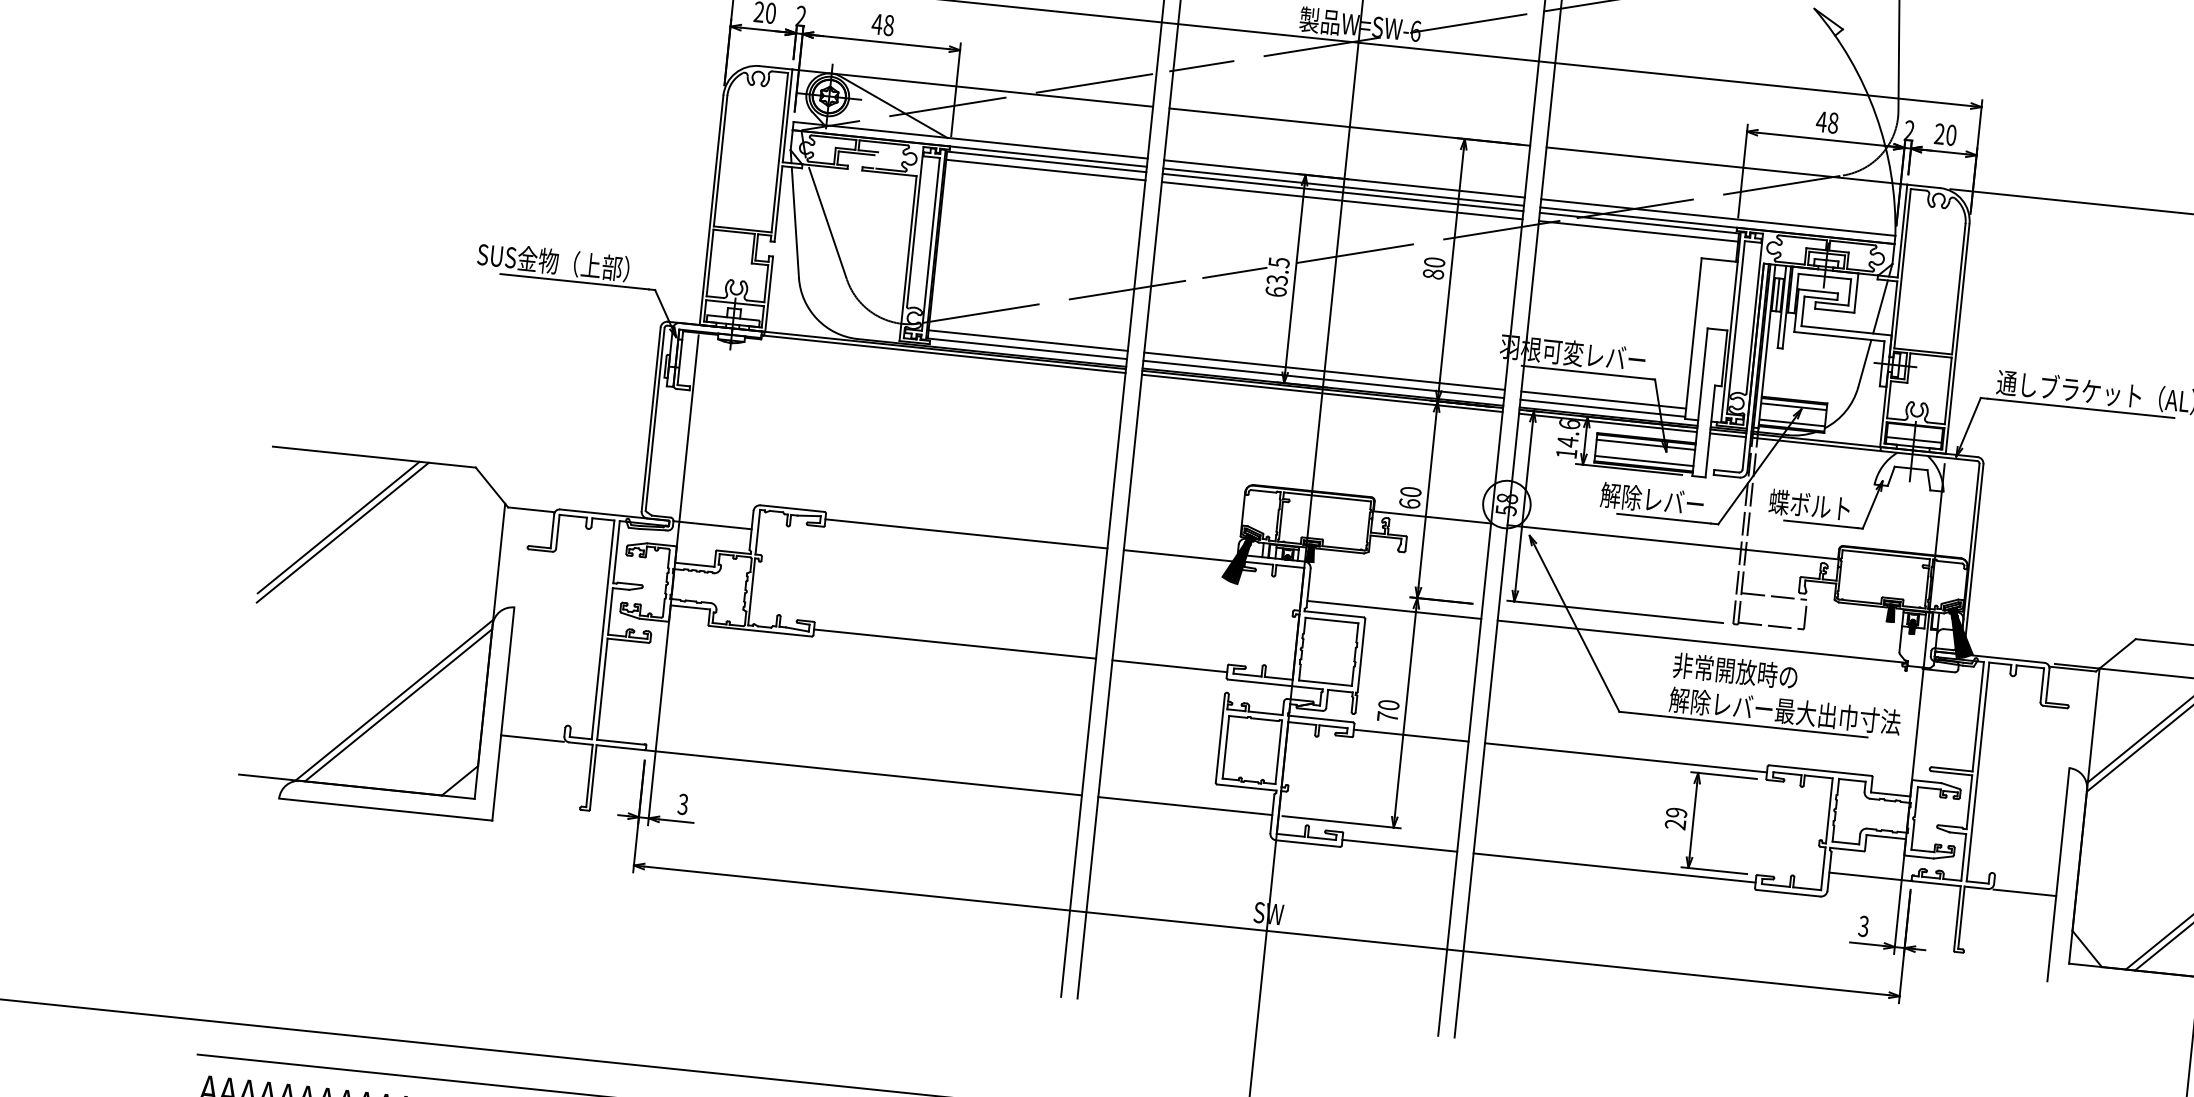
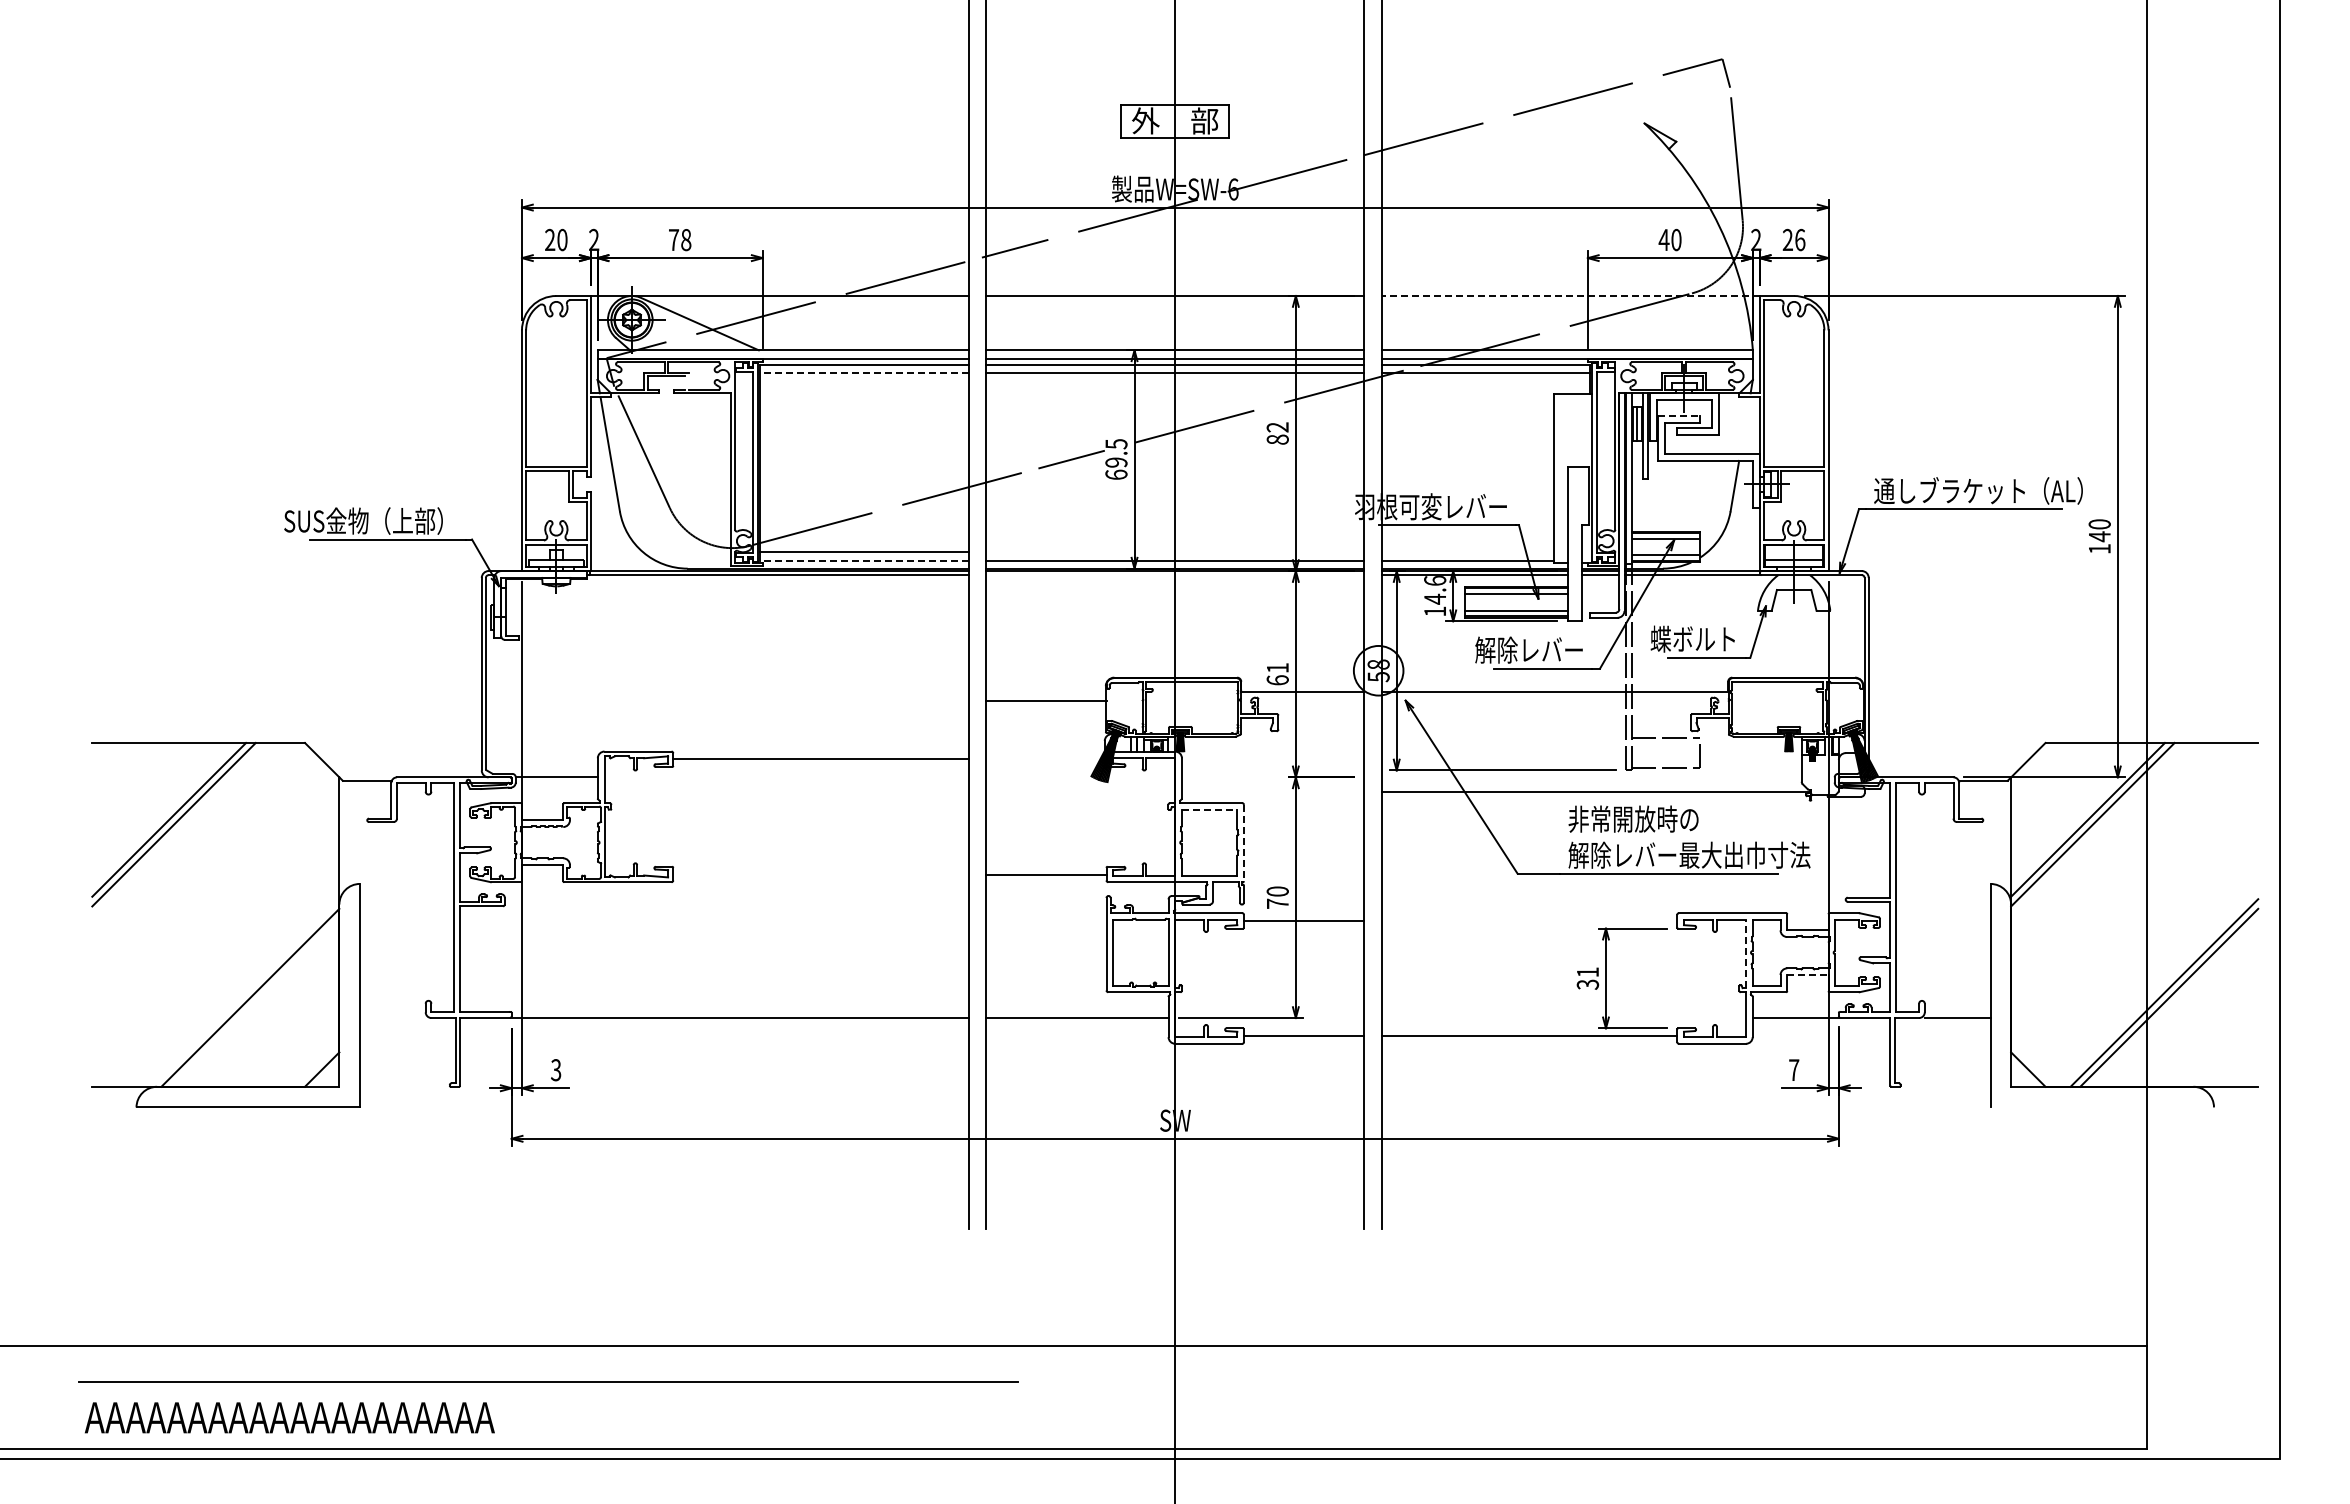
text: (876, 23) -> (673, 239), 48 -> 78
text: (1833, 122) -> (1676, 239), 48 -> 40
text: (1951, 134) -> (1800, 239), 20 -> 26
line: (1726, 166) -> (1570, 296), solid -> dashed
line: (1045, 170) -> (864, 373), solid -> dashed
text: (1434, 262) -> (1277, 427), 80 -> 82
text: (1277, 280) -> (1116, 462), 63.5 -> 69.5
line: (1817, 291) -> (1678, 416), solid -> dashed
line: (1879, 306) -> (1744, 425), removed
line: (1027, 348) -> (864, 560), solid -> dashed
line: (1324, 370) -> (1175, 551), removed
line: (1322, 393) -> (1175, 575), removed
line: (1603, 399) -> (1467, 551), removed
text: (1410, 492) -> (1277, 668), 60 -> 61
line: (1181, 556) -> (1046, 701), moved
line: (1393, 610) -> (1272, 792), removed
line: (1331, 620) -> (1209, 809), solid -> dashed
line: (954, 643) -> (820, 874), removed
line: (1361, 656) -> (1244, 843), solid -> dashed
line: (394, 699) -> (245, 992), removed
line: (532, 739) -> (392, 1018), removed
line: (1626, 757) -> (1529, 920), removed
line: (1829, 810) -> (1746, 953), solid -> dashed
text: (1675, 818) -> (1587, 978), 29 -> 31
line: (1885, 837) -> (1807, 975), solid -> dashed
text: (1863, 926) -> (1793, 1070), 3 -> 7

